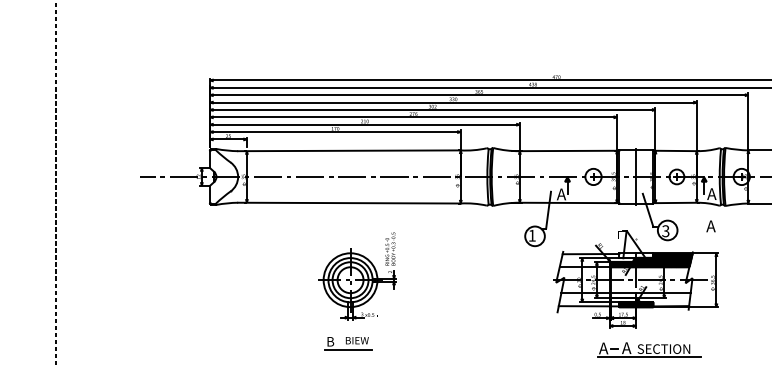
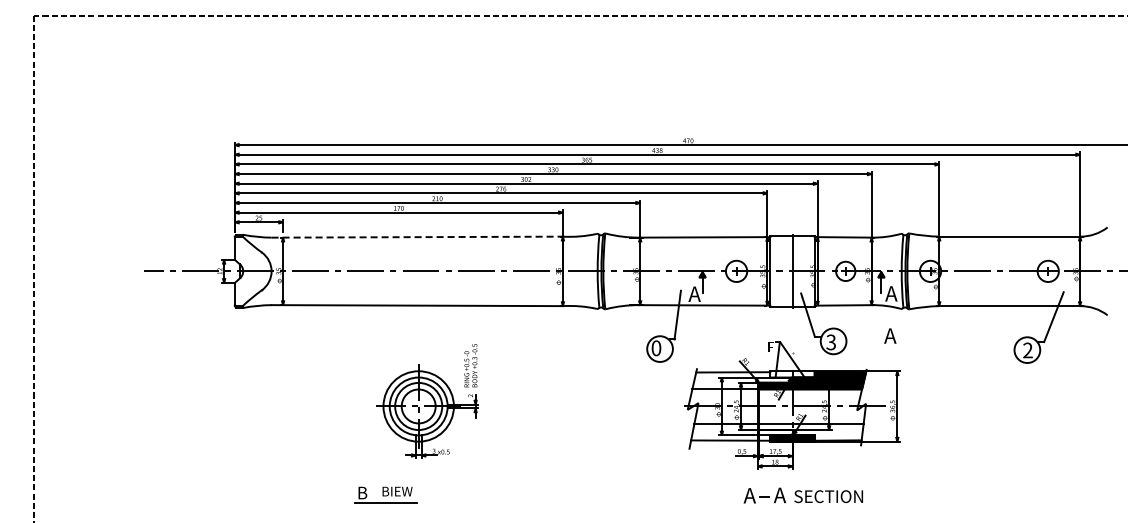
line: (349, 151) -> (417, 237), solid -> dashed
text: (532, 235) -> (656, 348), 1 -> 0
part: (348, 342) -> (385, 494), moved
line: (649, 357) -> (809, 507), removed

